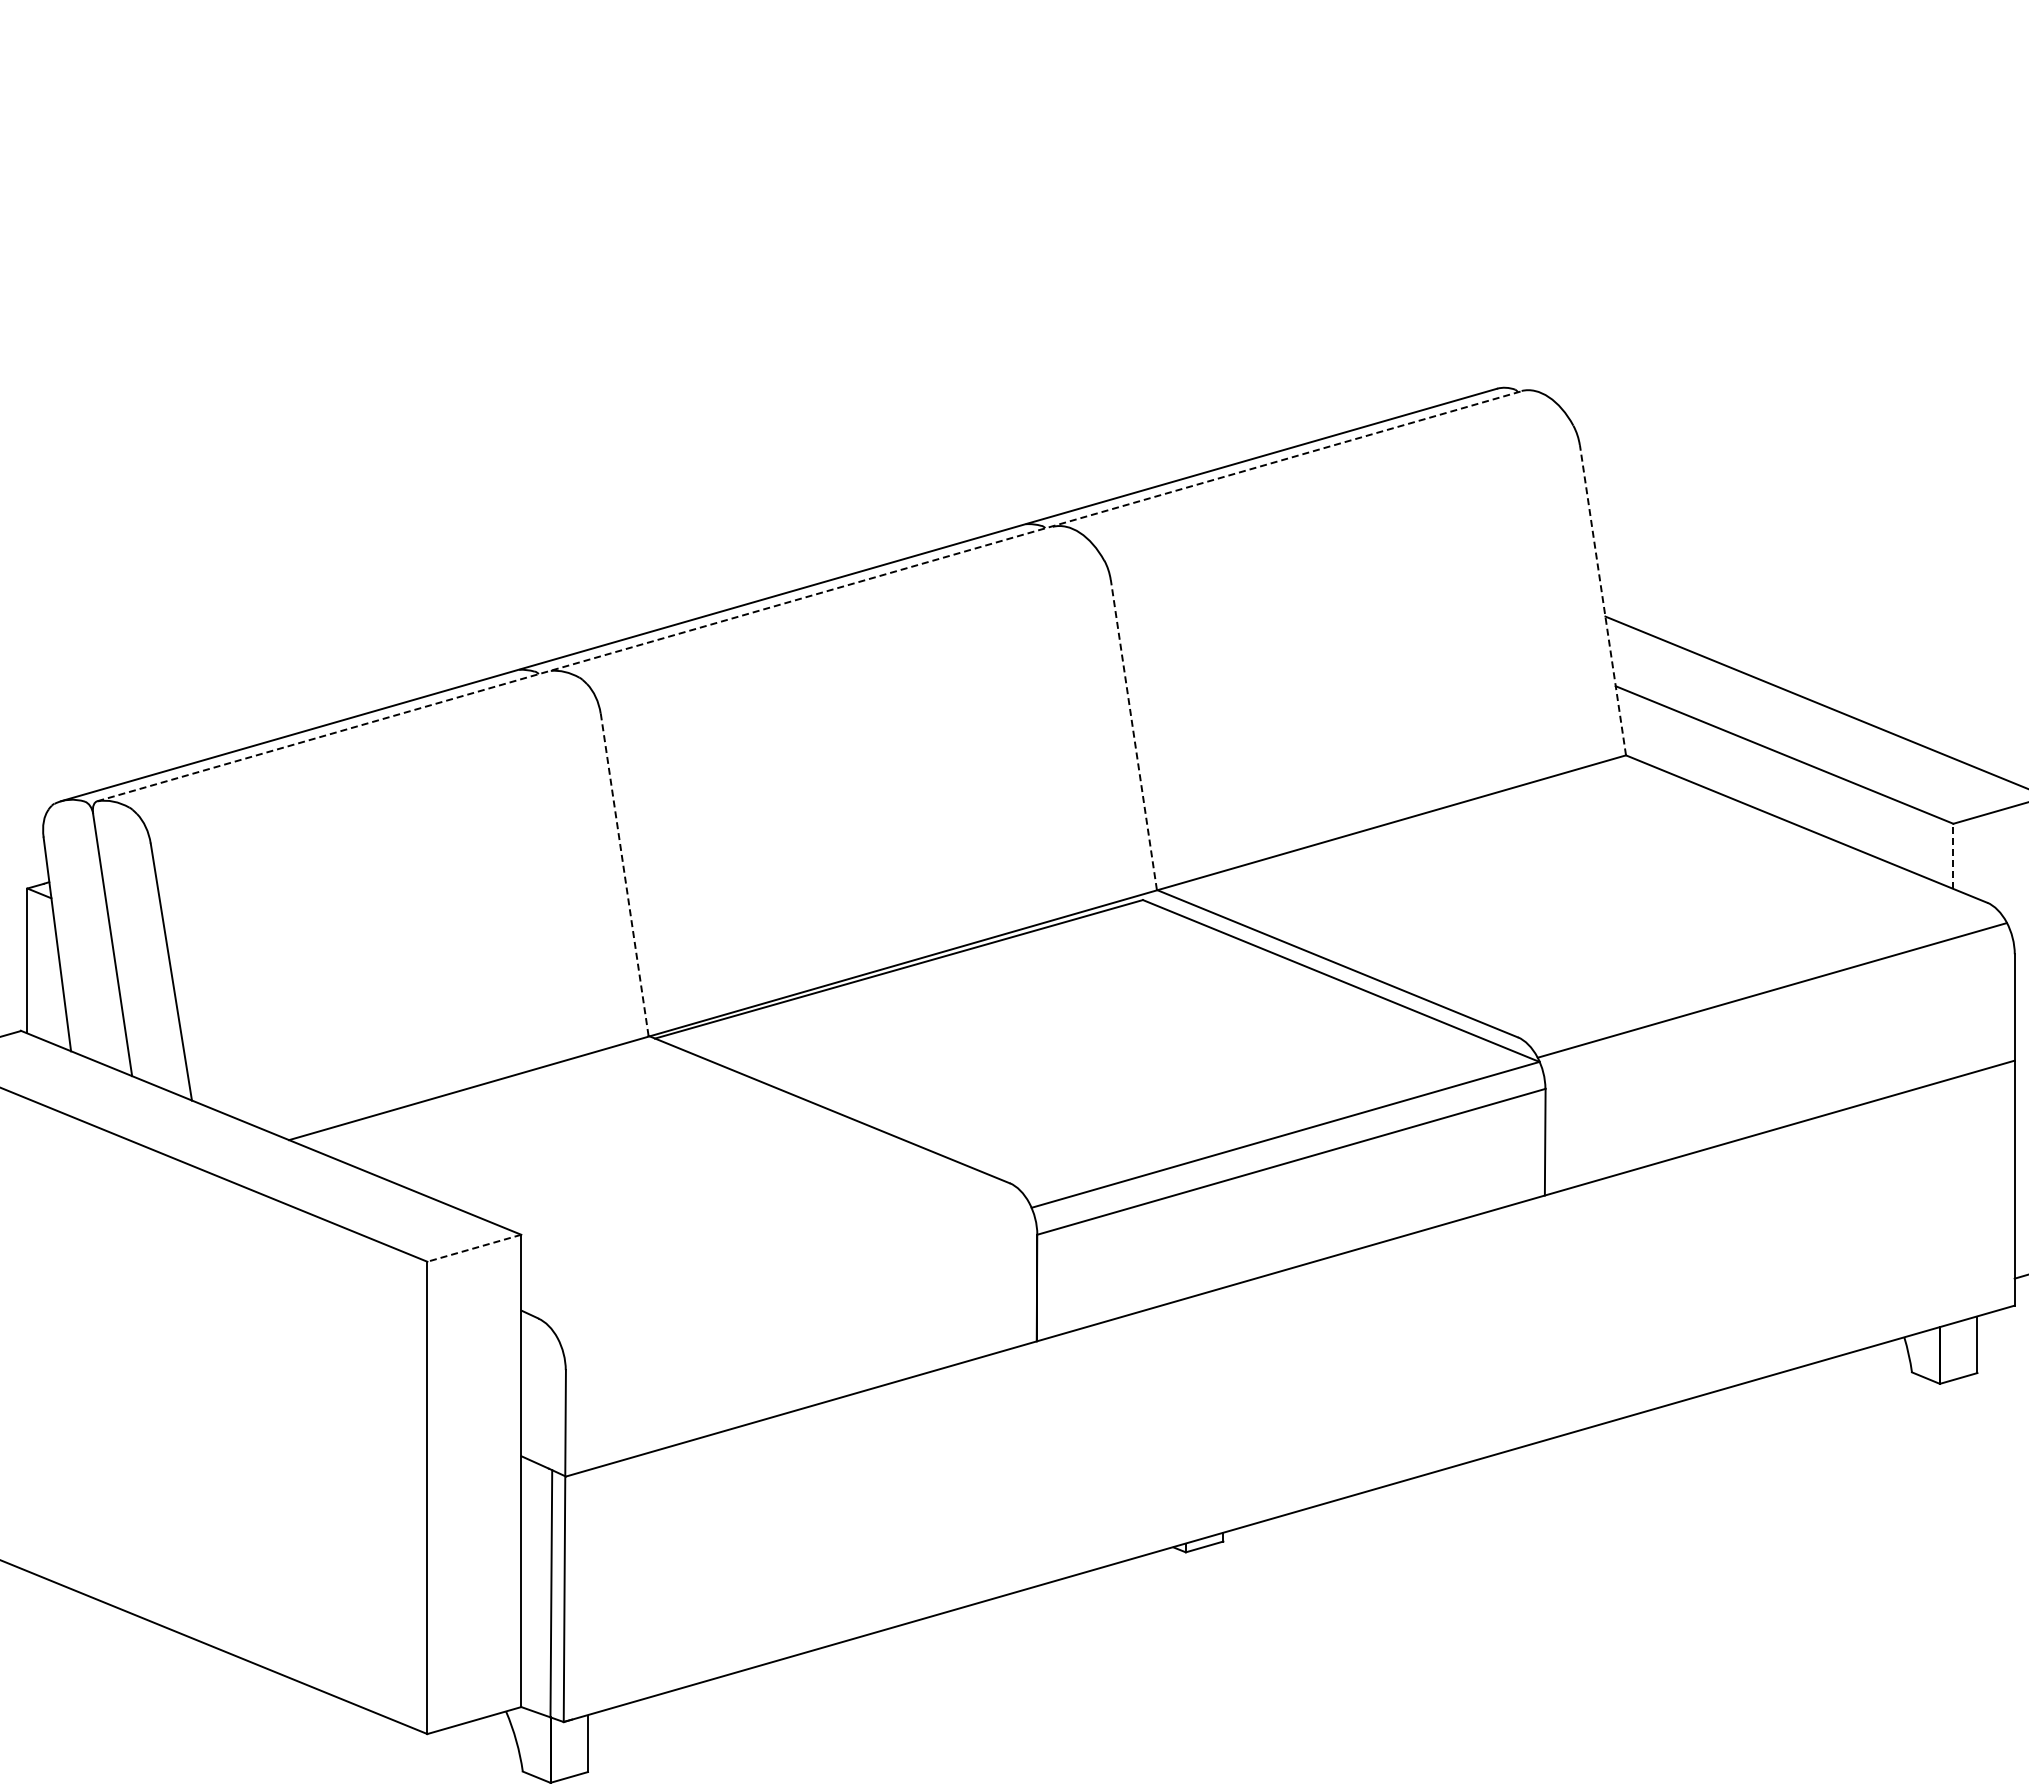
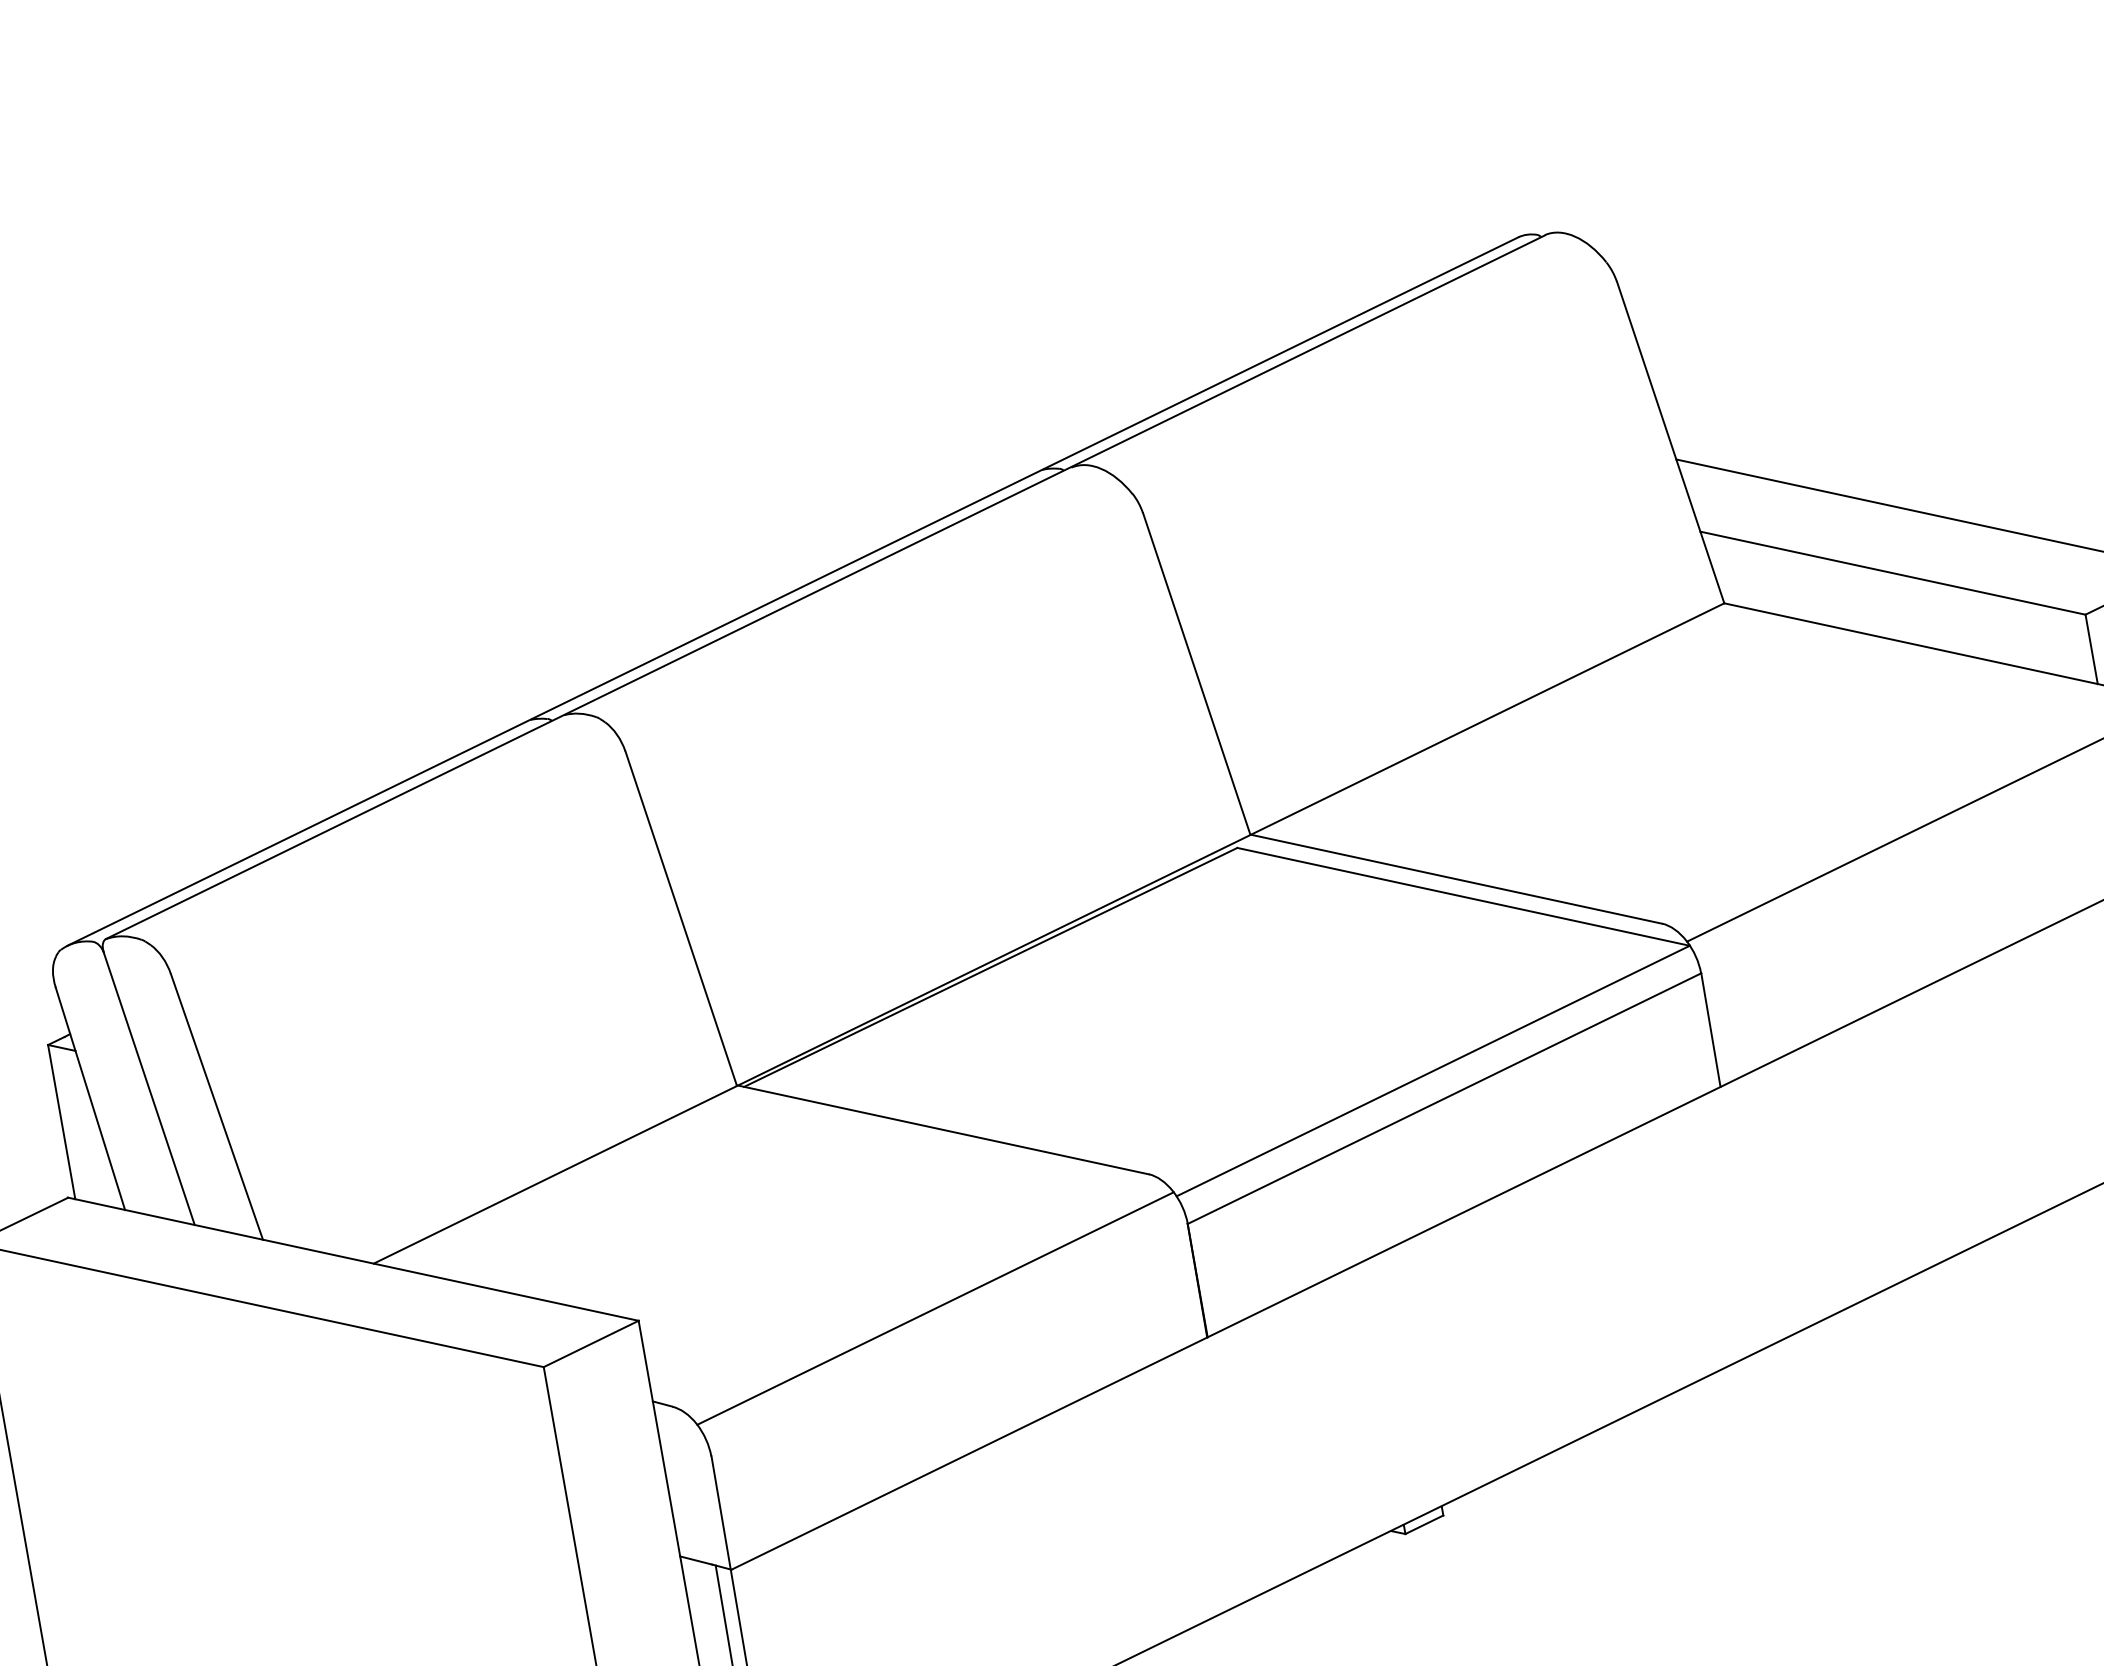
line: (810, 596) -> (826, 587), dashed -> solid
line: (1602, 600) -> (1670, 442), dashed -> solid
line: (1133, 734) -> (1196, 673), dashed -> solid
line: (1953, 856) -> (2091, 649), dashed -> solid
line: (624, 874) -> (680, 918), dashed -> solid
line: (474, 1248) -> (591, 1344), dashed -> solid
line: (793, 1271) -> (935, 1308), added

